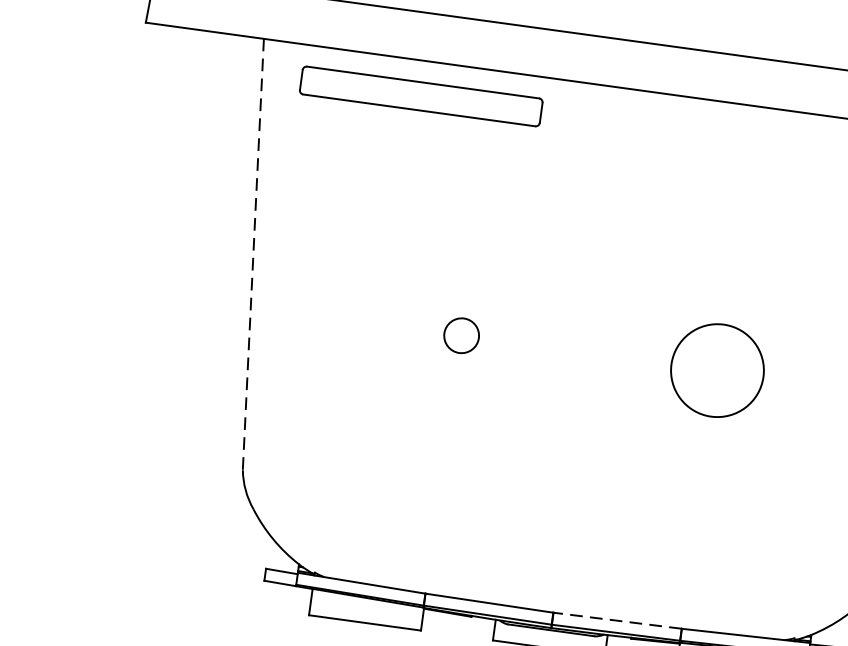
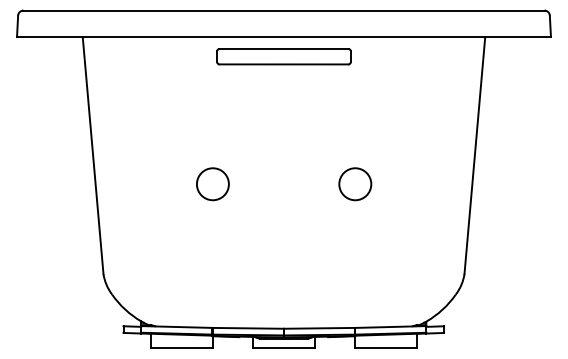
part: (420, 96) -> (283, 56), moved
line: (254, 254) -> (93, 155), dashed -> solid
circle: (460, 335) -> (212, 184), size x1.67
circle: (717, 371) -> (355, 184), size x0.62
line: (617, 621) -> (319, 328), dashed -> solid

